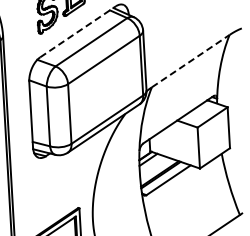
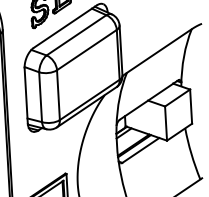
line: (78, 31) -> (65, 26), dashed -> solid
line: (190, 61) -> (159, 51), dashed -> solid

